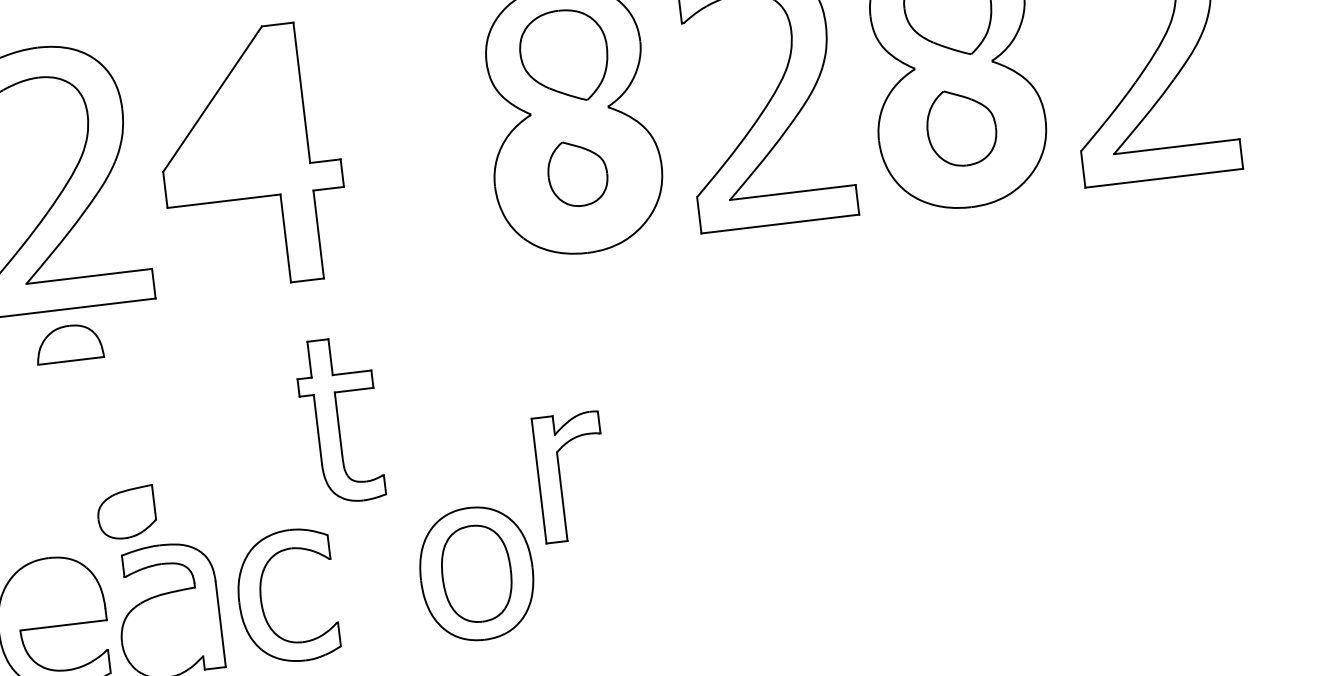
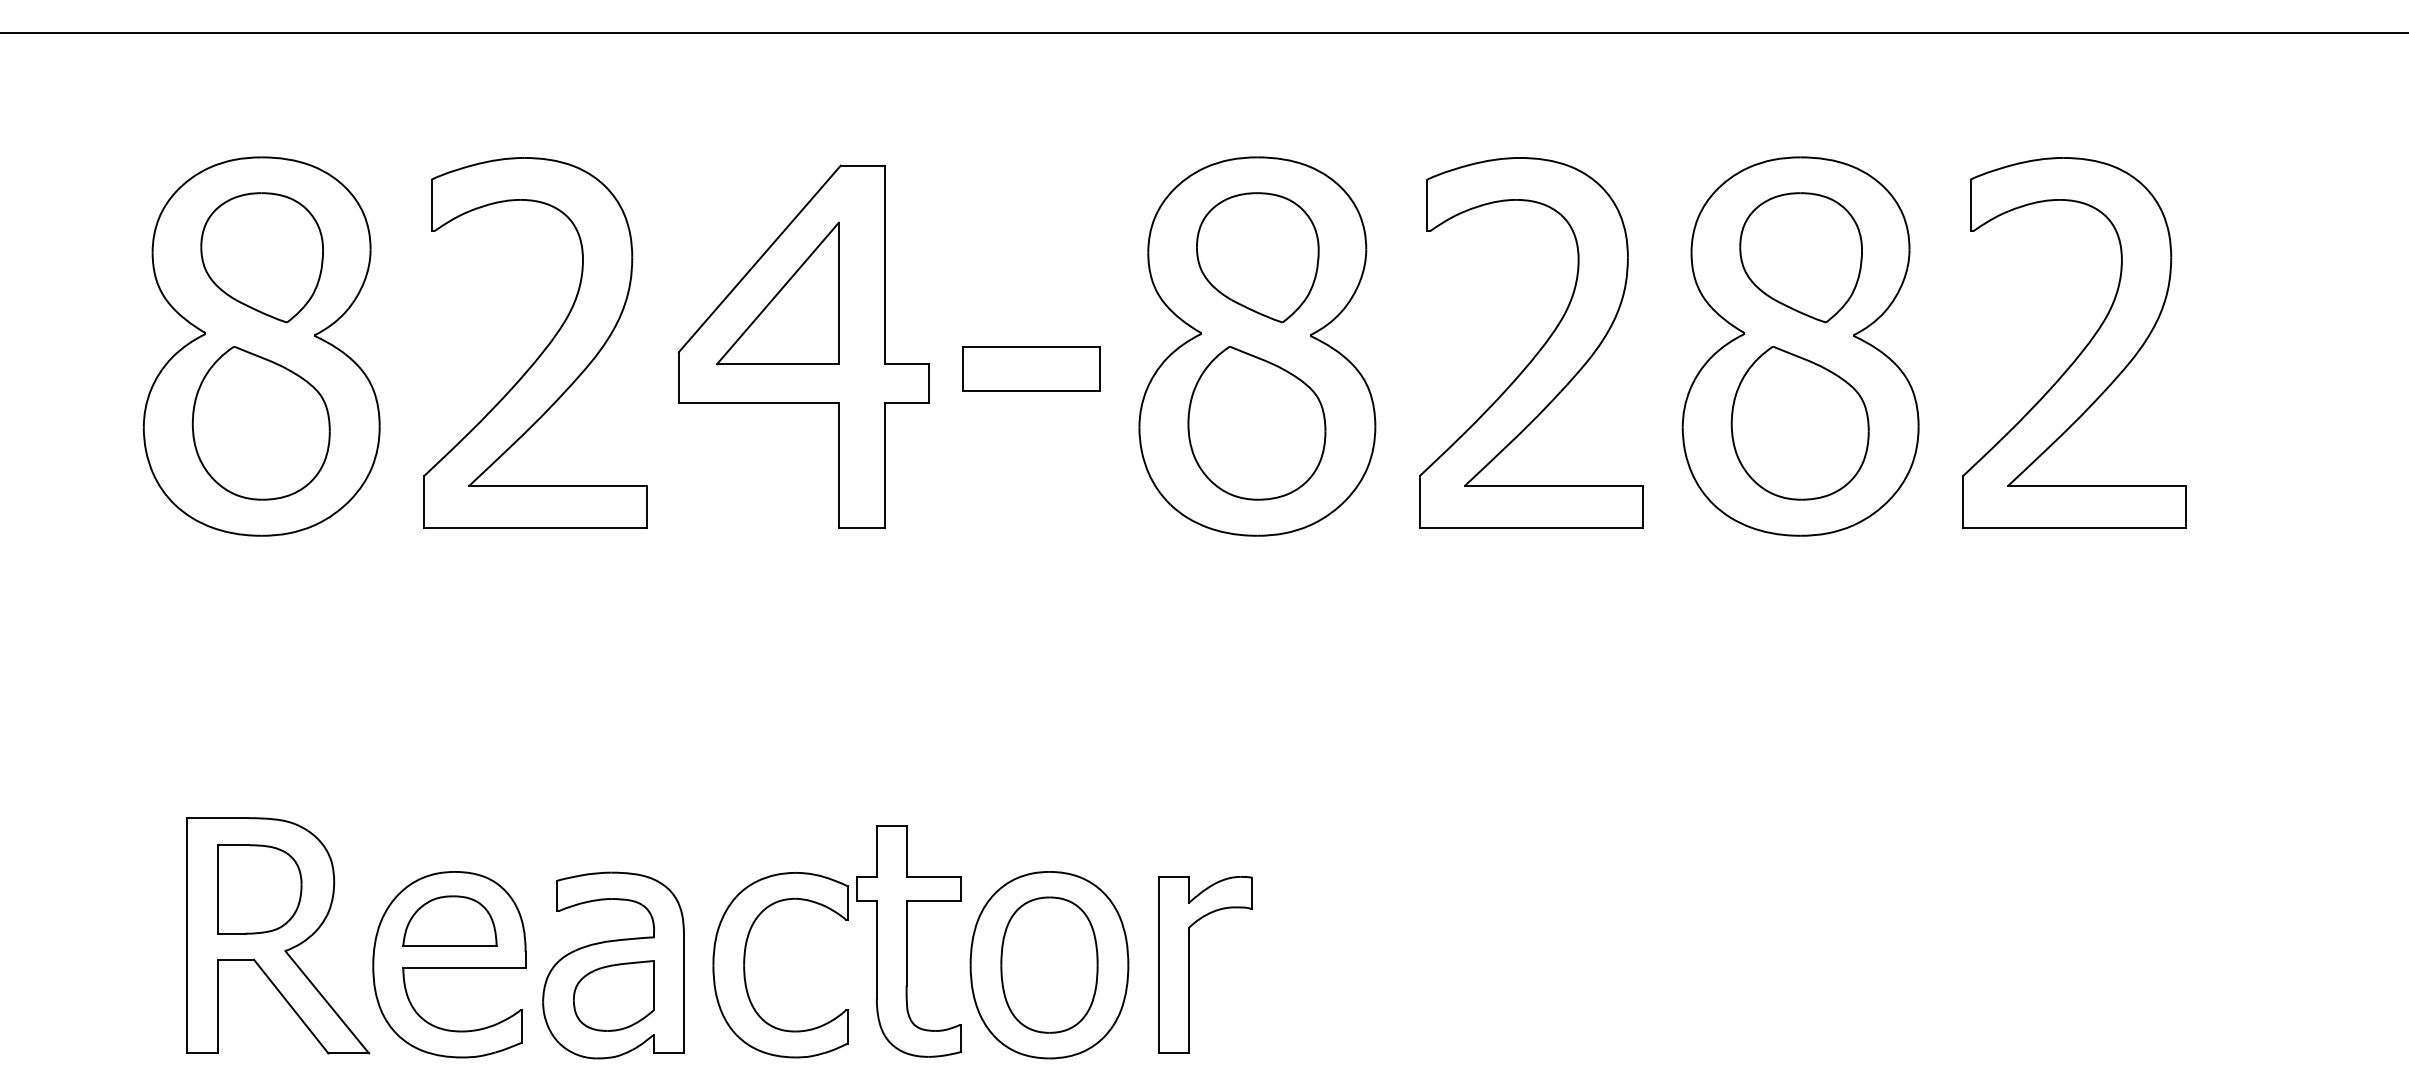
part: (227, 122) -> (777, 293), added
part: (961, 127) -> (1799, 423), size x1.43
part: (413, 153) -> (1031, 368), added
part: (577, 173) -> (1256, 423), size x1.67
part: (68, 343) -> (449, 920), moved
part: (339, 420) -> (908, 941), moved
part: (560, 478) -> (1189, 964), moved
part: (126, 512) -> (613, 995), moved

